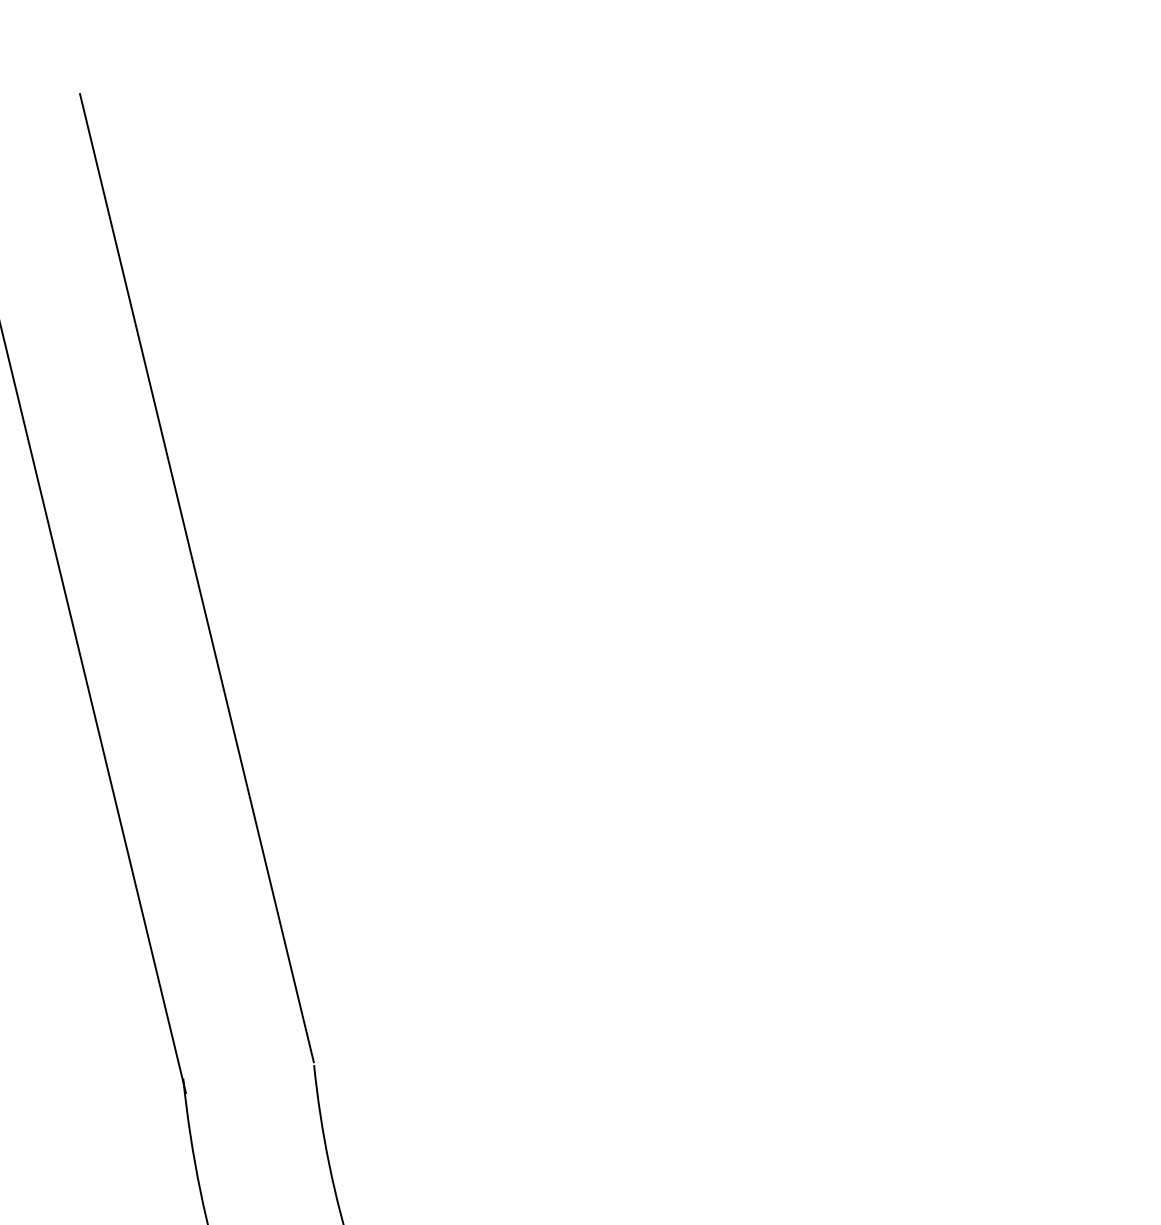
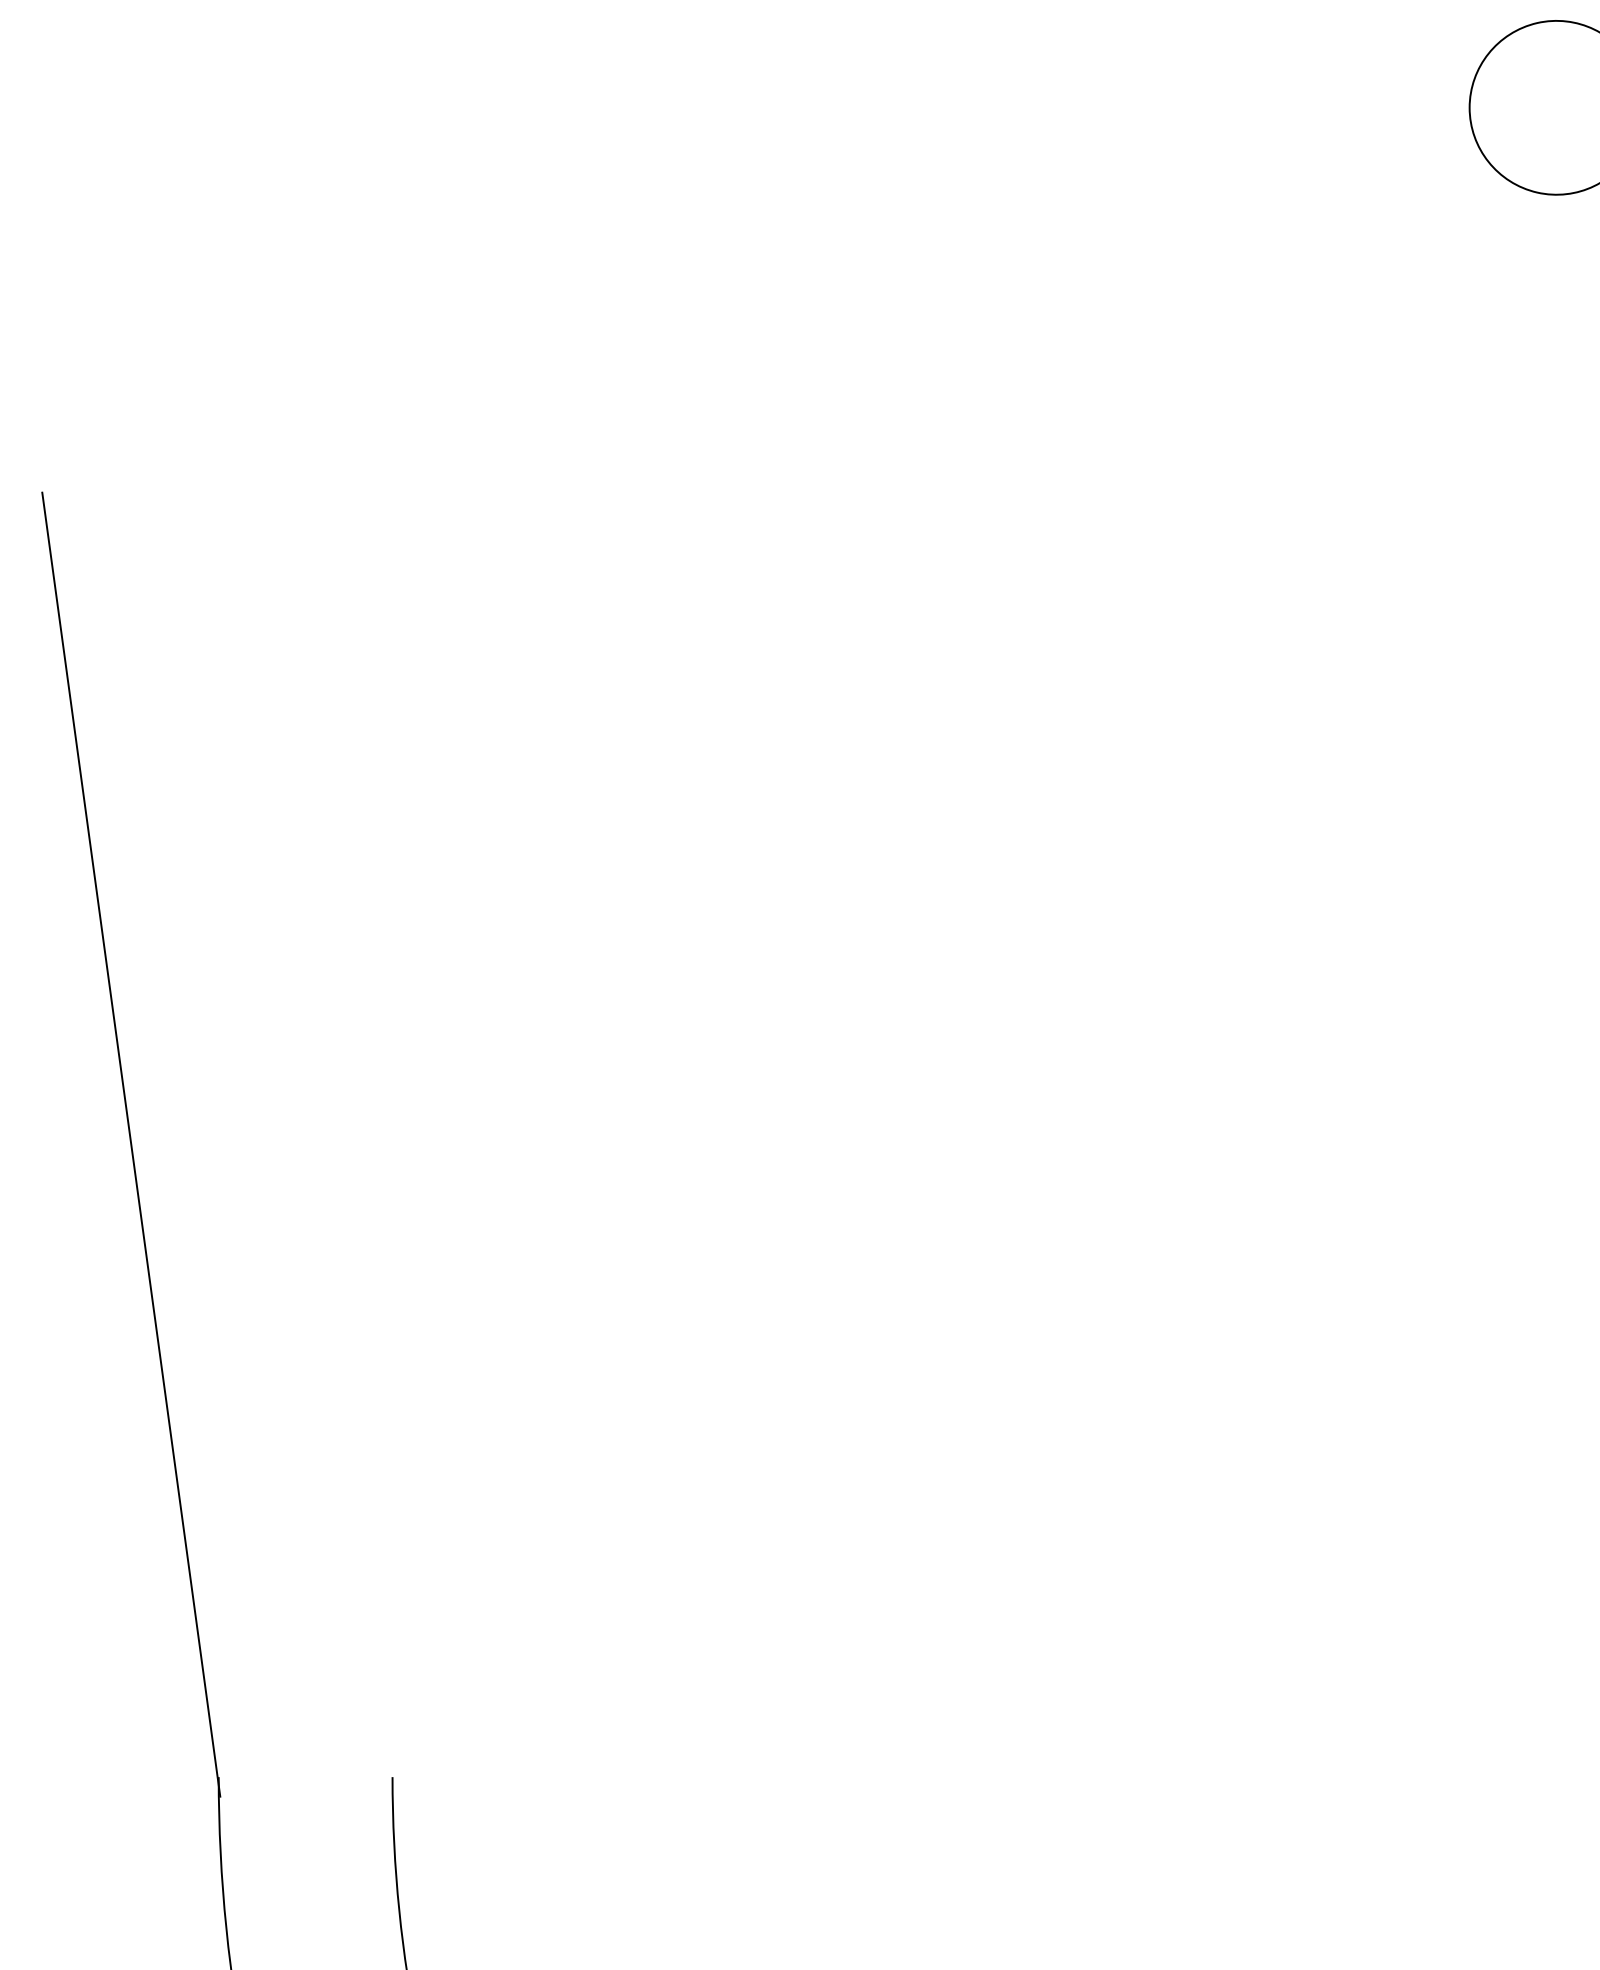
line: (196, 578) -> (303, 1121), removed

